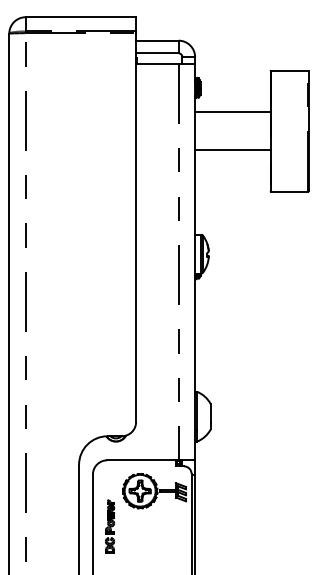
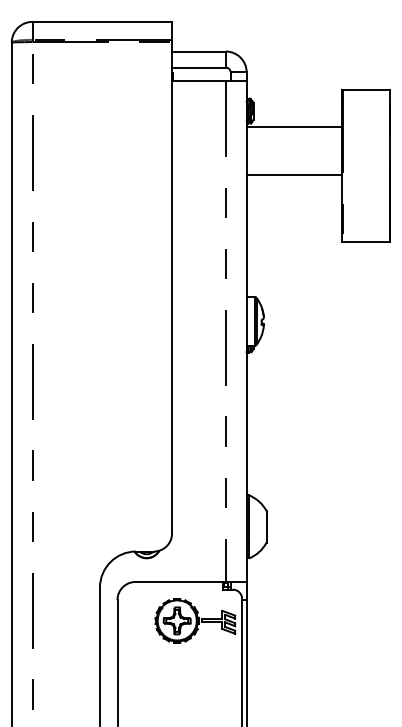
line: (232, 112) -> (293, 127), moved
line: (232, 150) -> (293, 175), moved
part: (110, 526) -> (139, 665), removed

